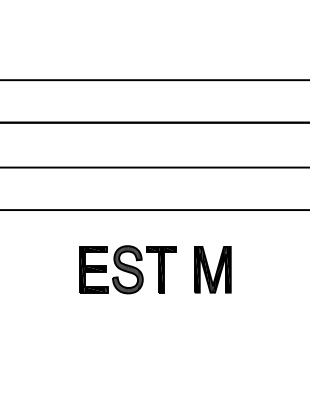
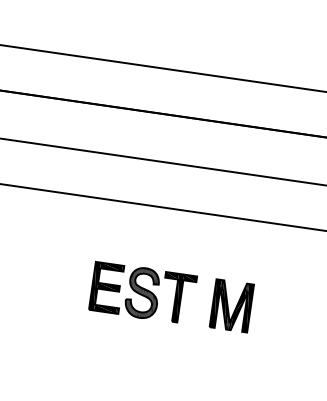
part: (155, 269) -> (171, 296), moved

